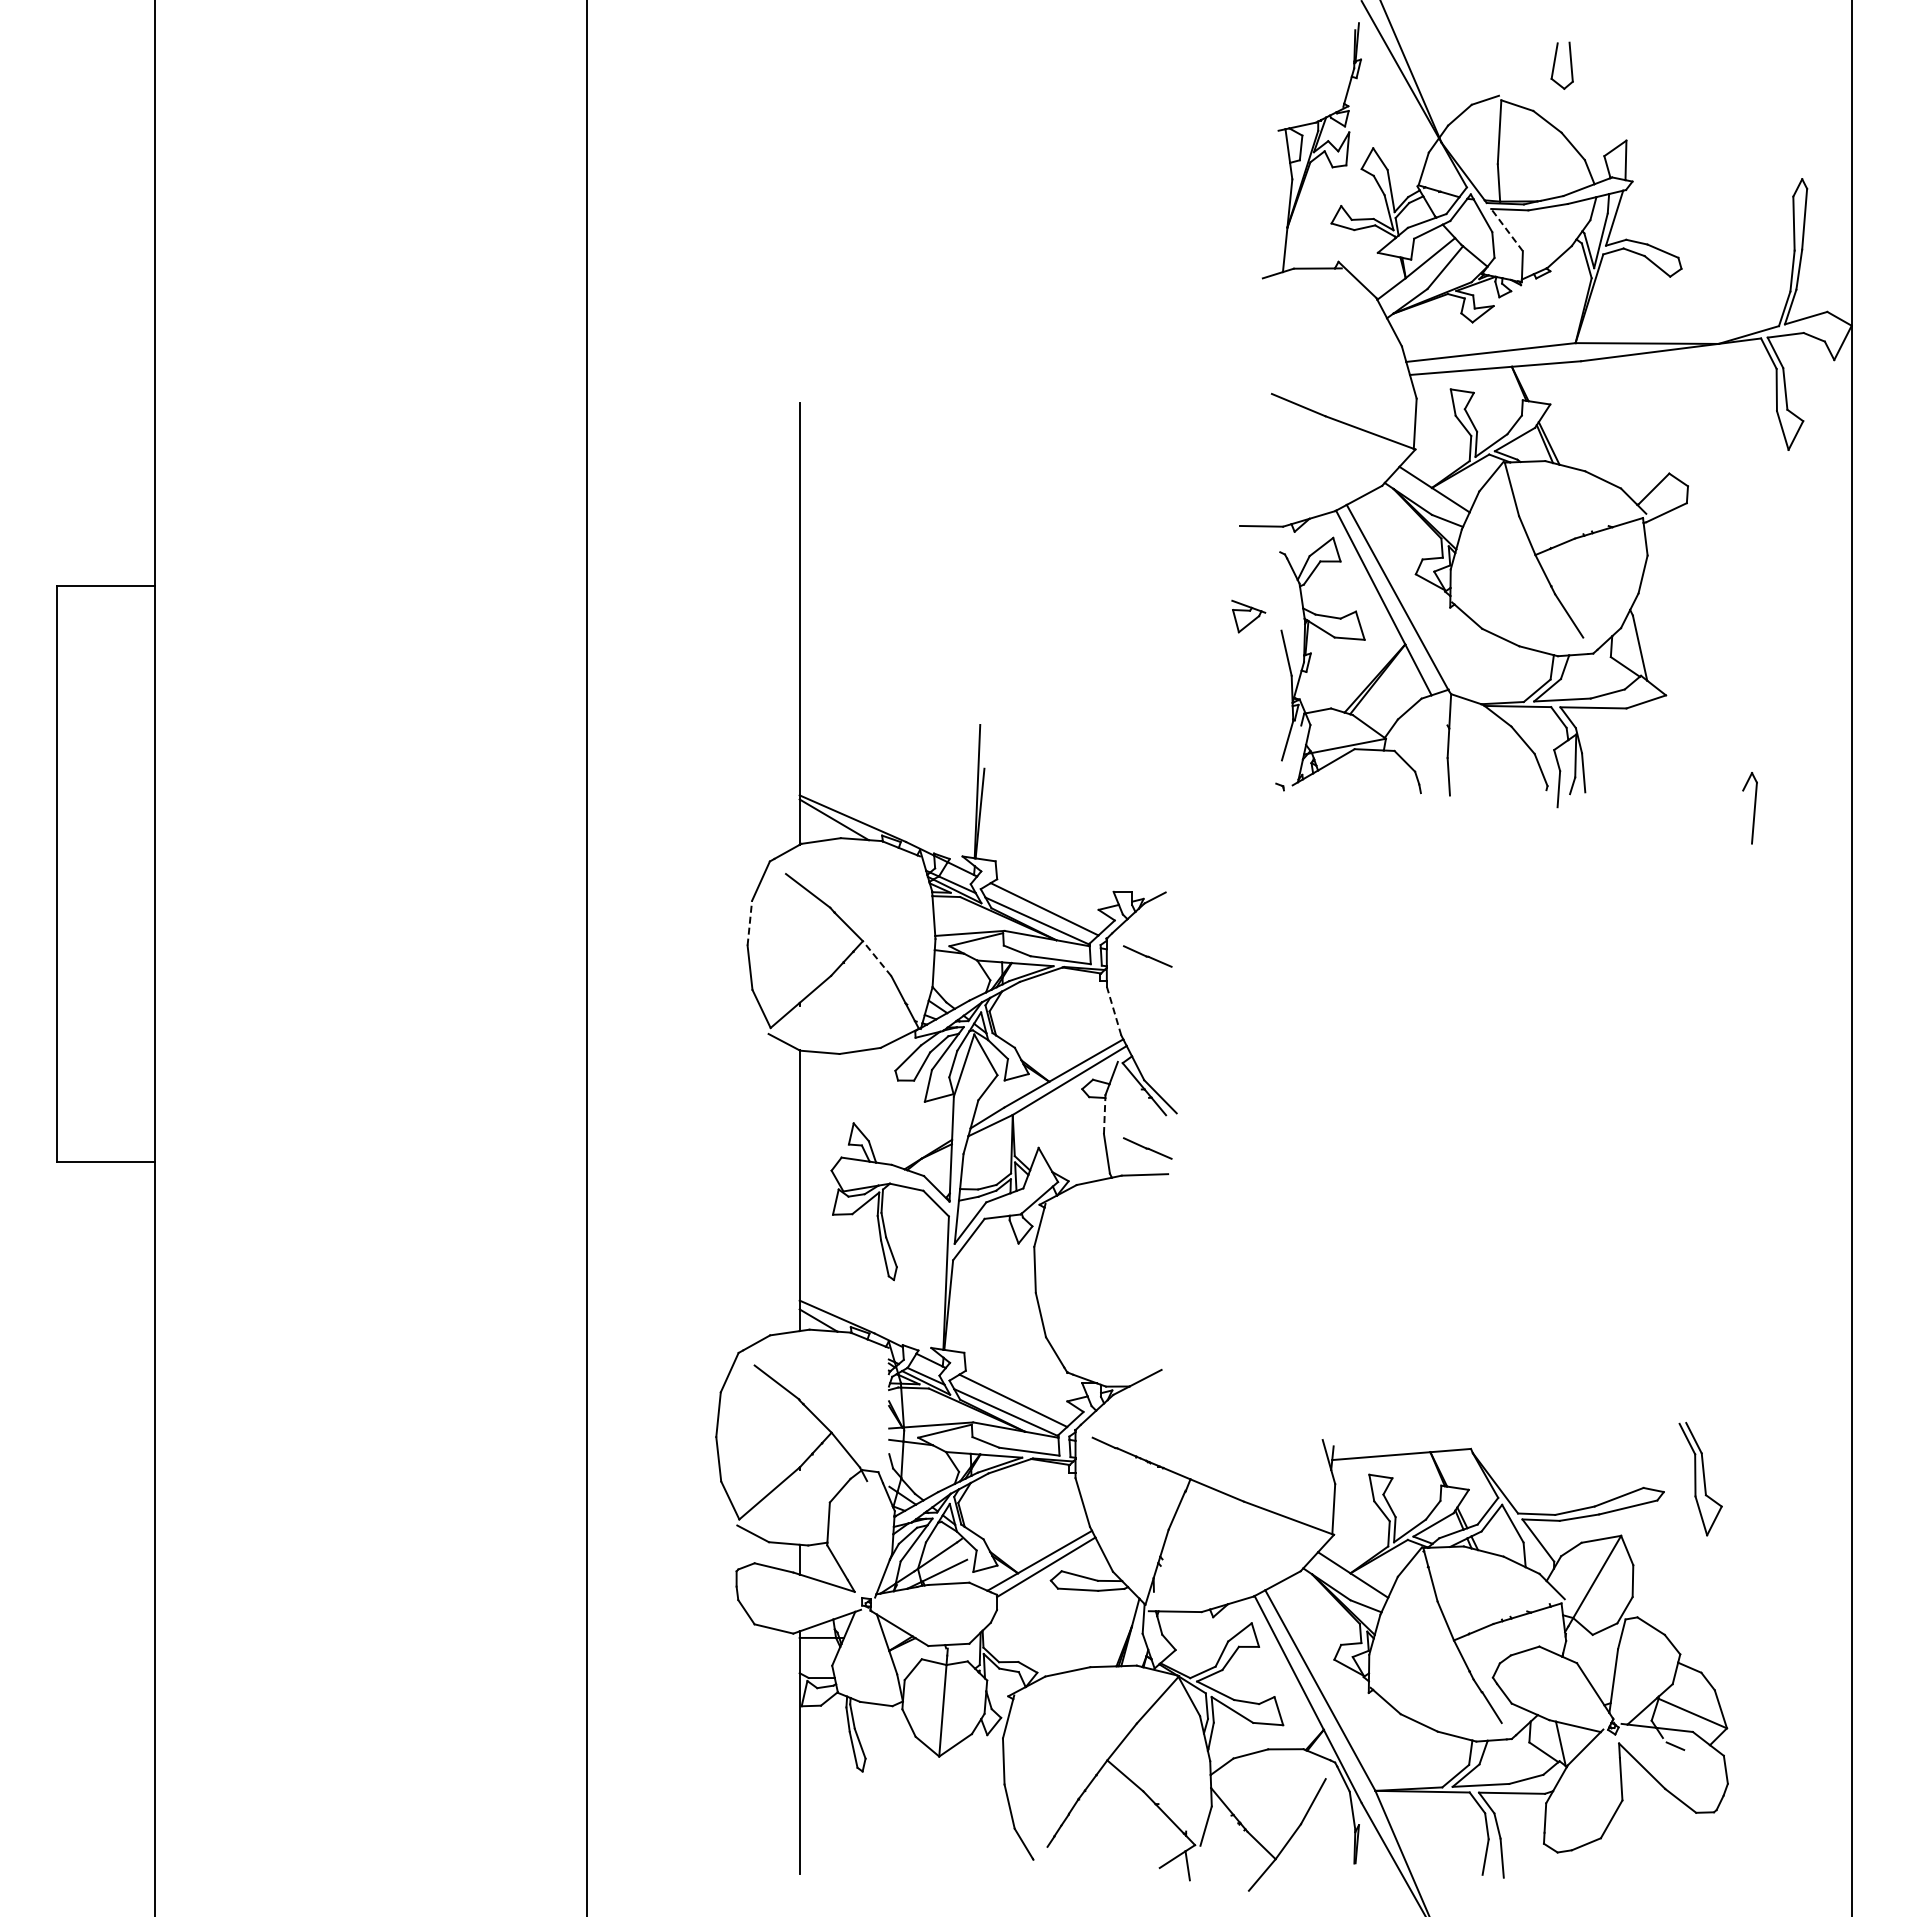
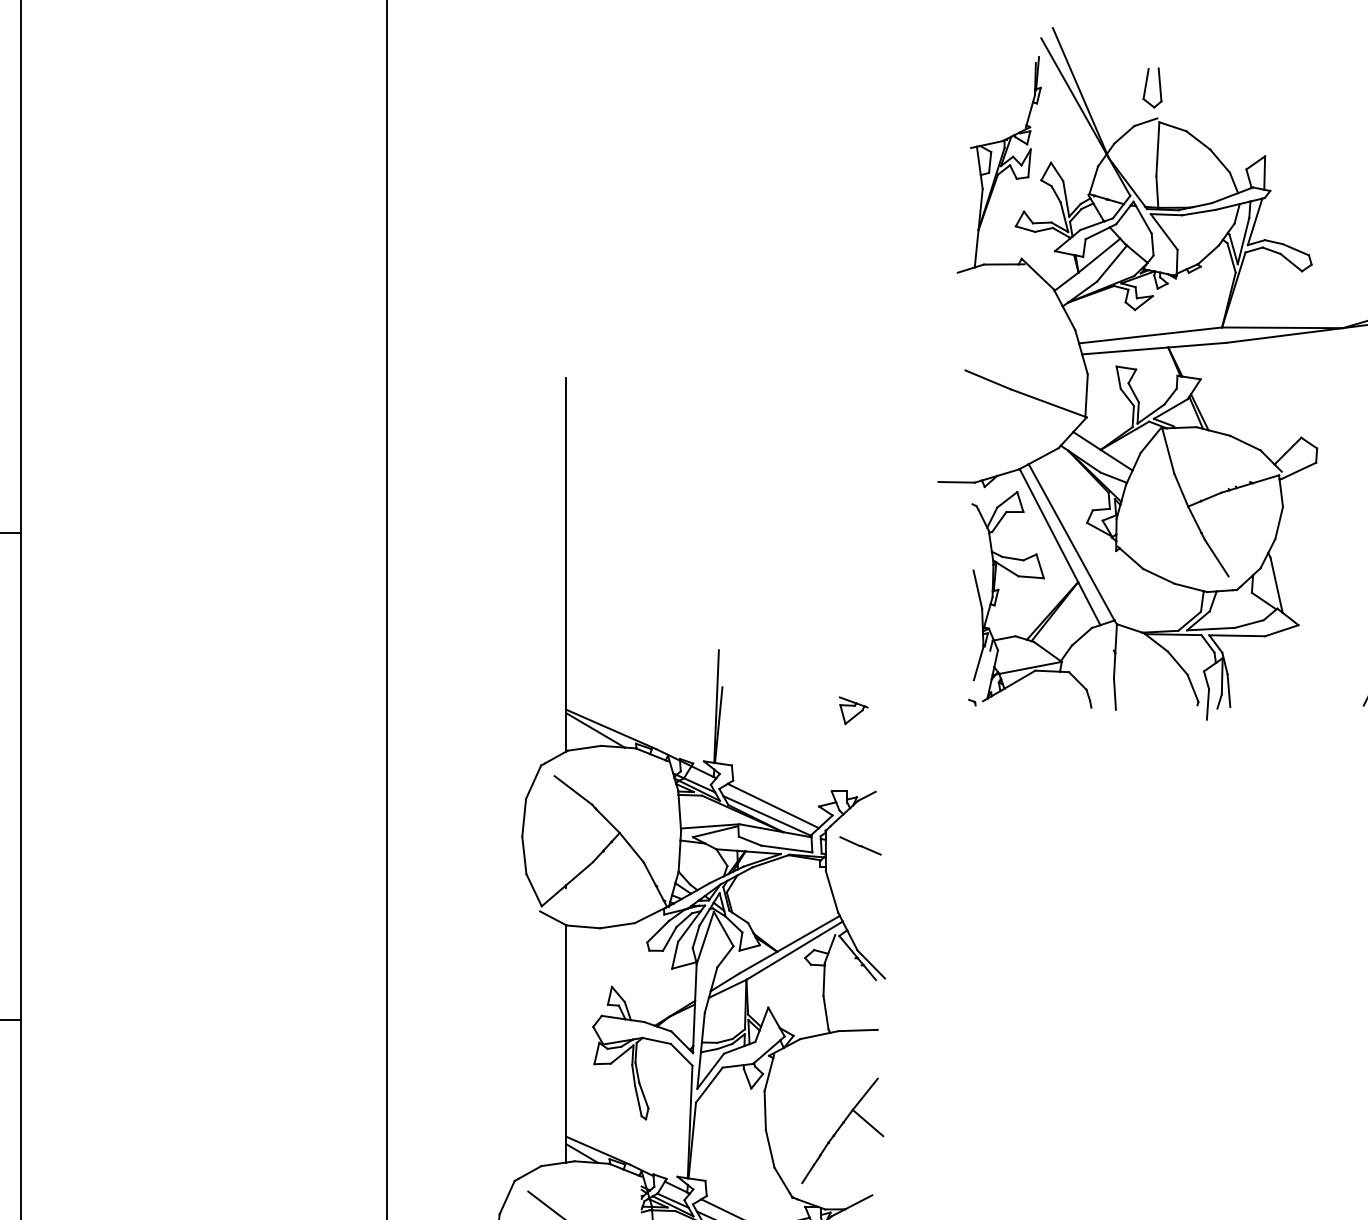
part: (1555, 63) -> (1146, 86), moved
line: (1506, 229) -> (1163, 231), dashed -> solid
part: (1248, 616) -> (853, 710), moved
line: (749, 922) -> (523, 817), dashed -> solid
line: (877, 958) -> (632, 847), dashed -> solid
line: (1113, 1010) -> (831, 891), dashed -> solid
line: (1104, 1115) -> (823, 980), dashed -> solid
line: (1147, 1148) -> (860, 1008), removed
part: (1126, 1293) -> (842, 1130), added

